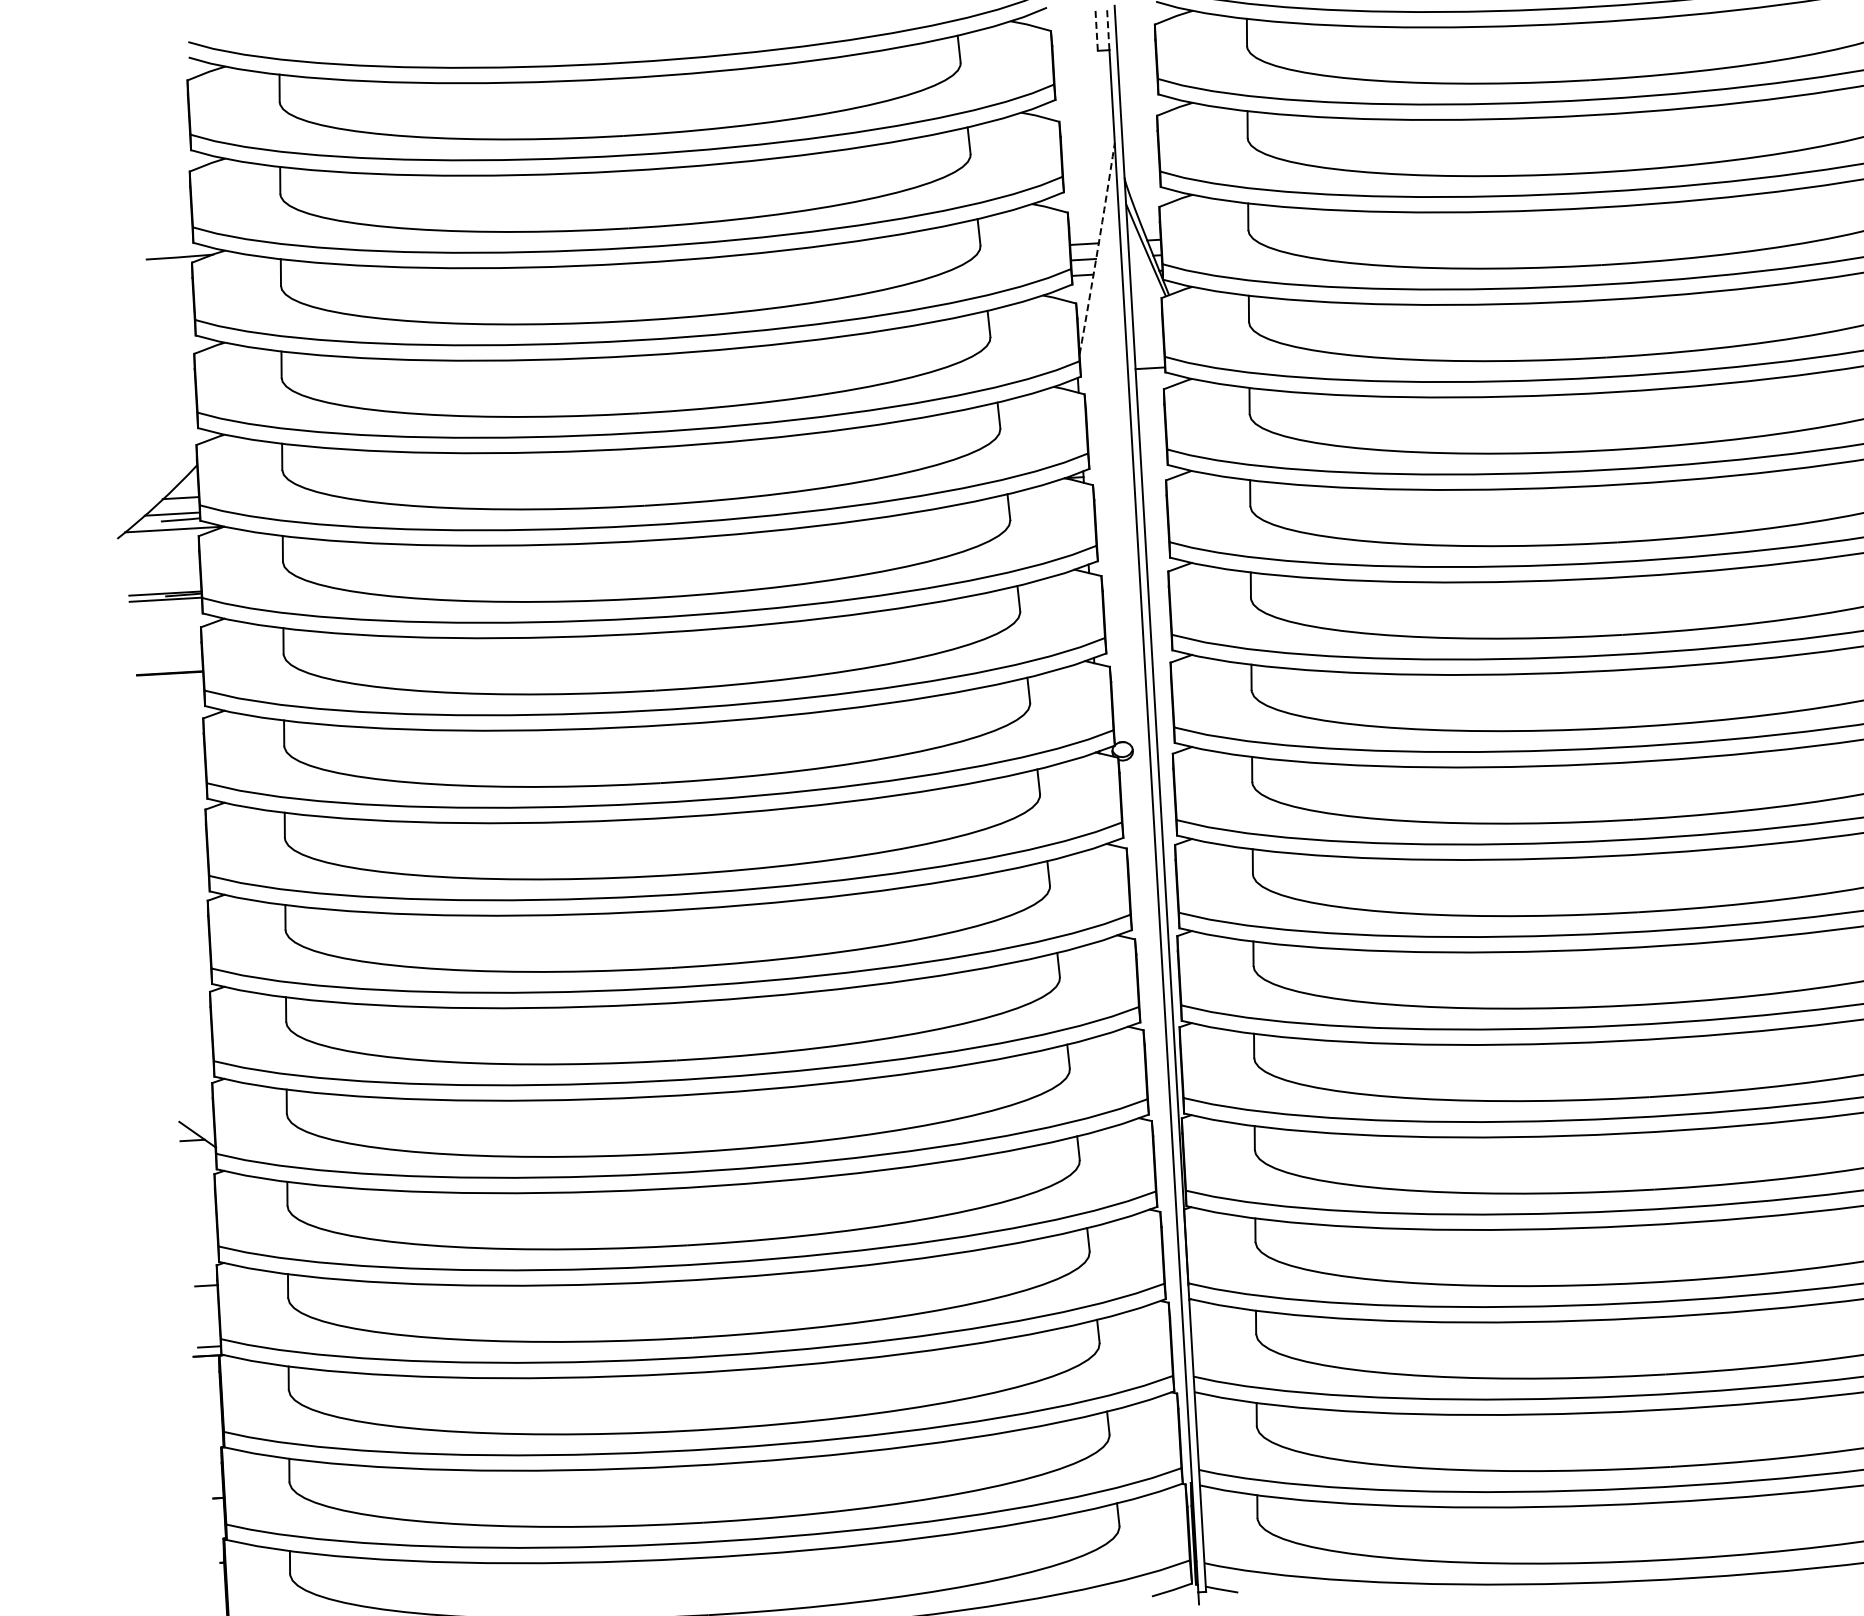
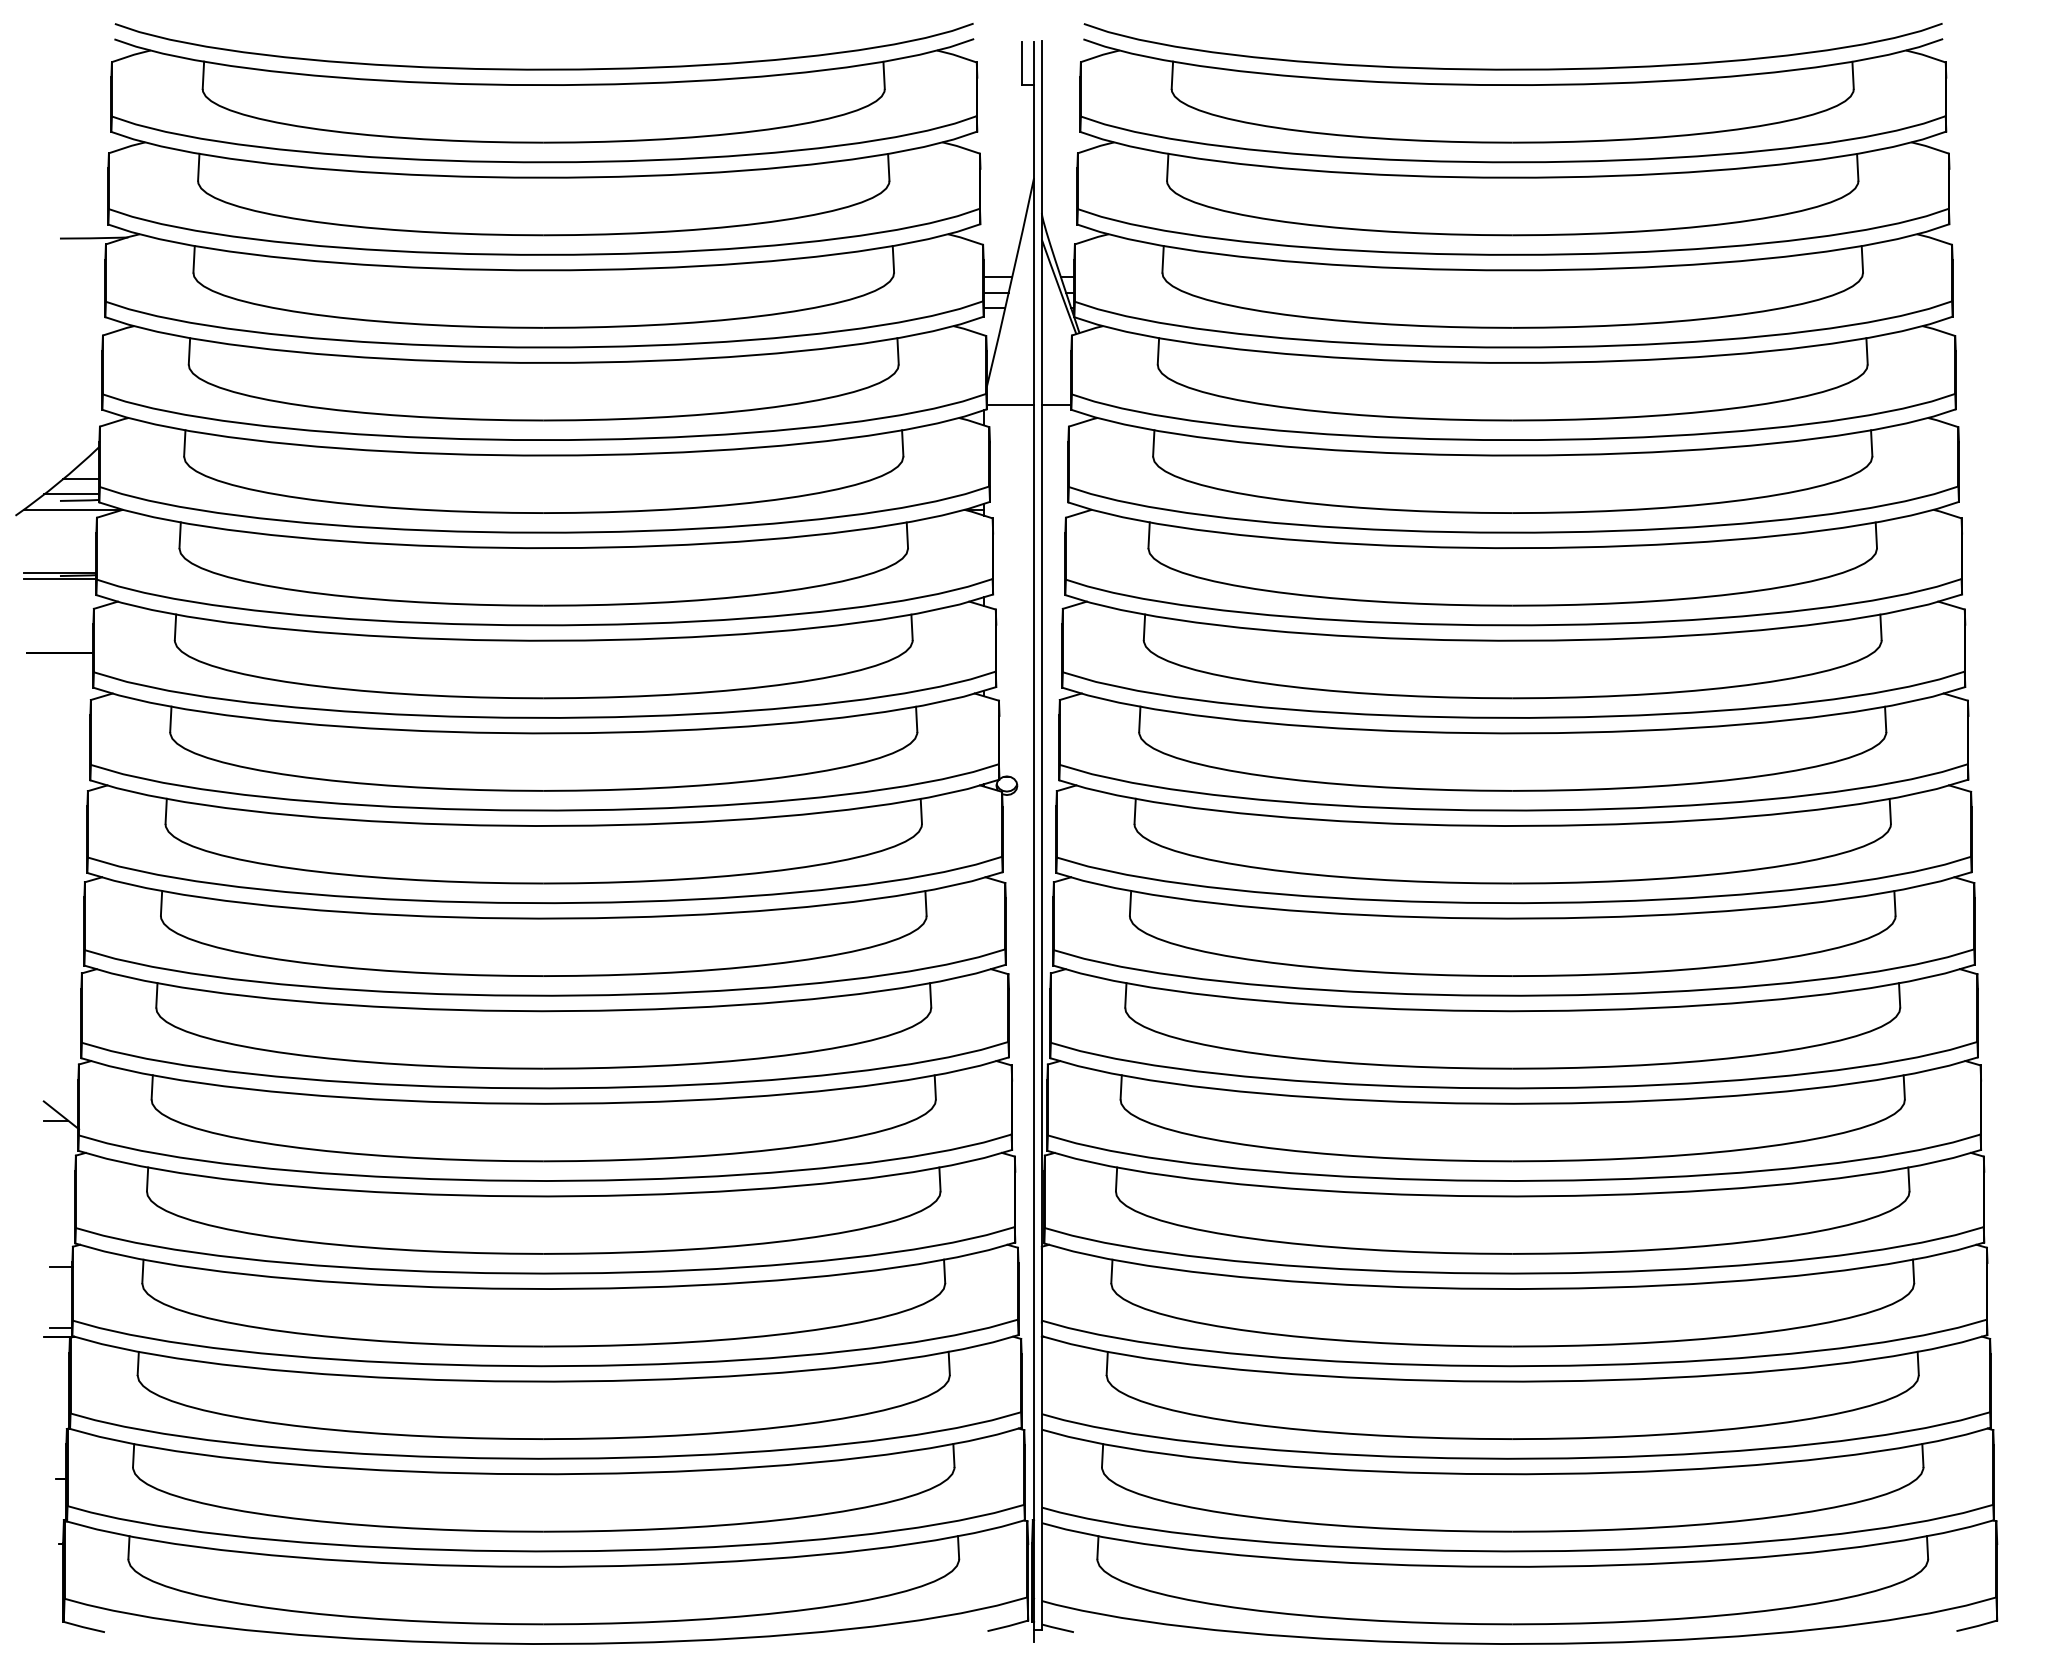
line: (1108, 28) -> (1034, 63), dashed -> solid
line: (1096, 29) -> (1022, 63), dashed -> solid
arc: (1098, 248) -> (1011, 282), dashed -> solid
line: (1104, 370) -> (1010, 404), added

